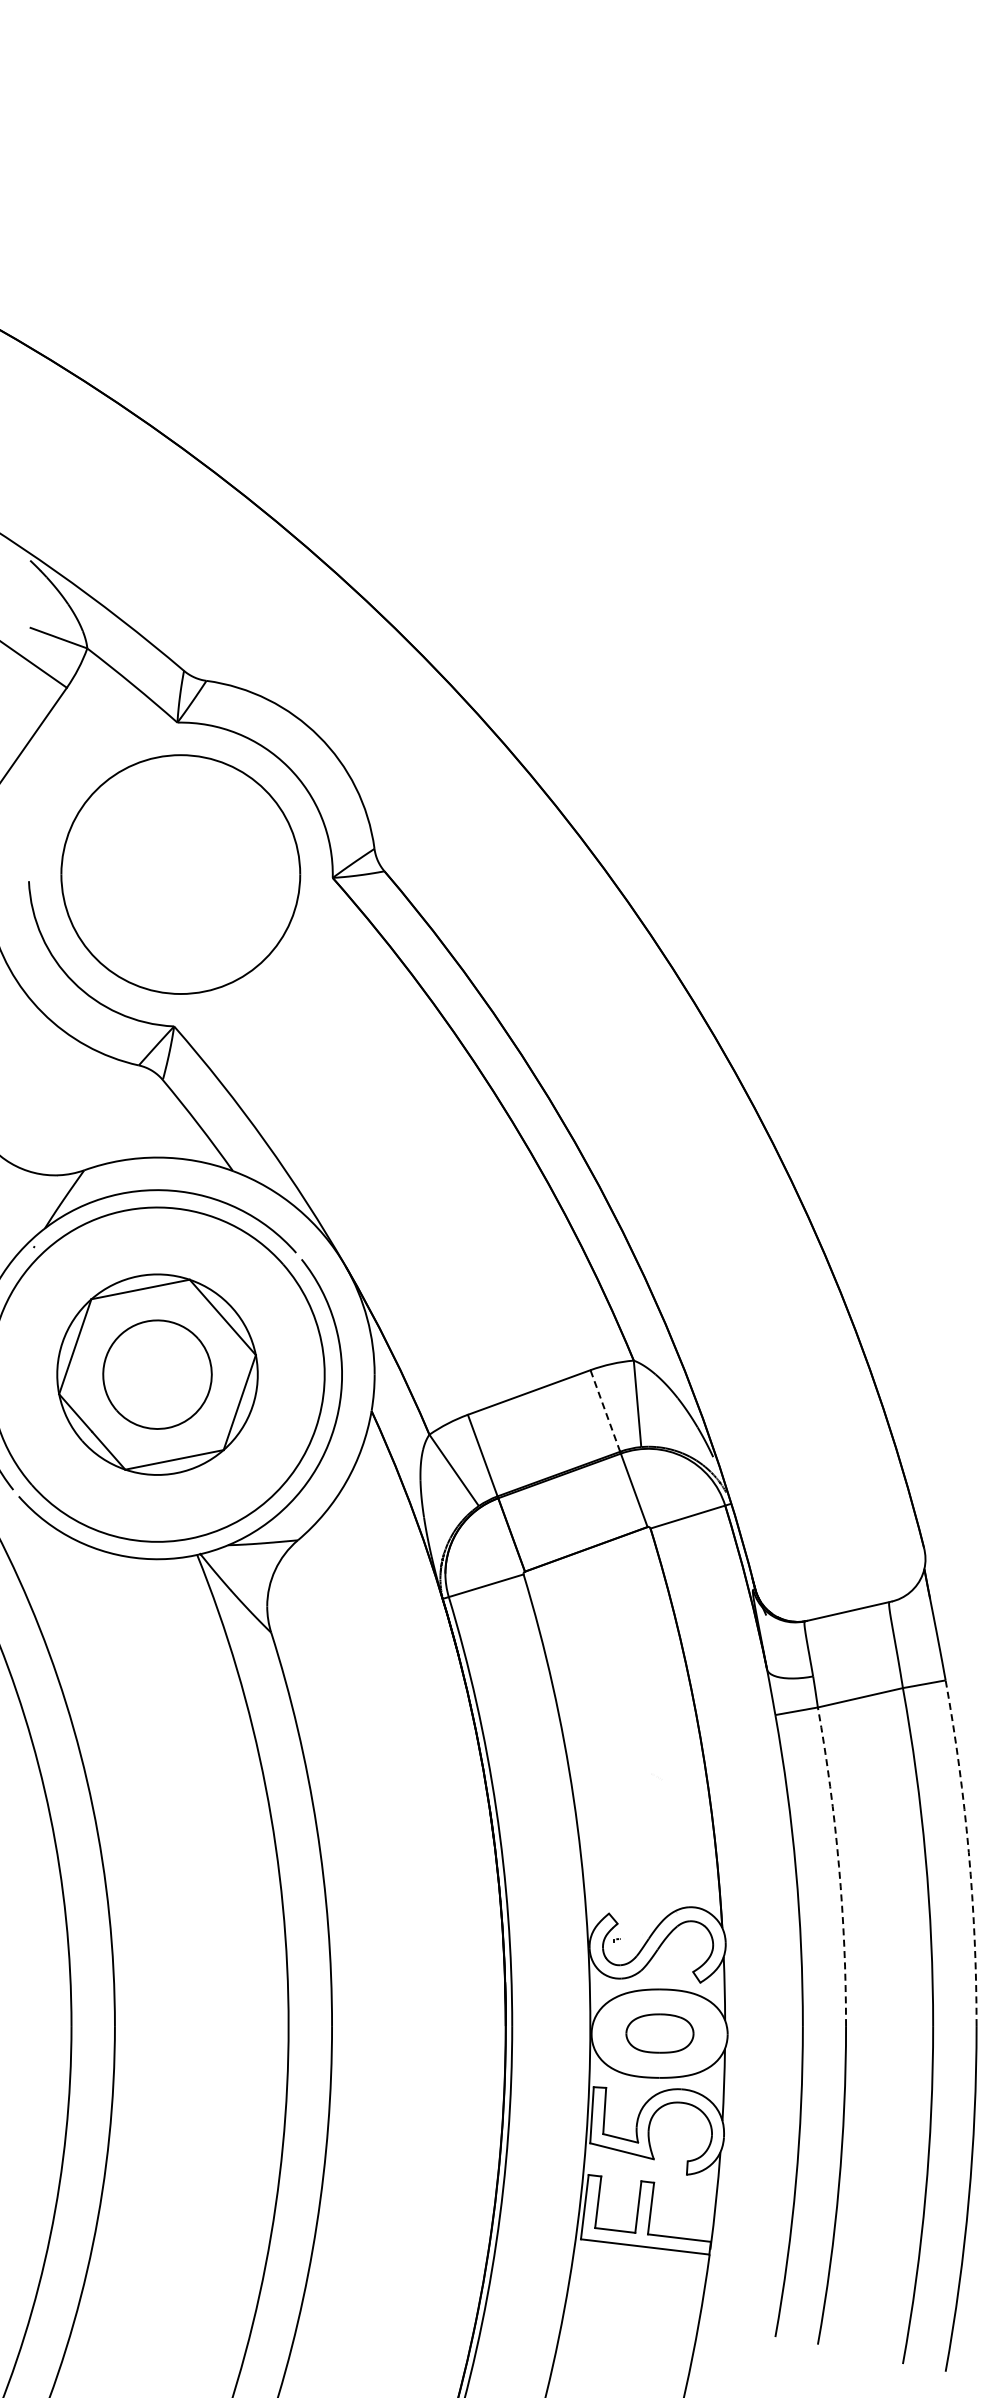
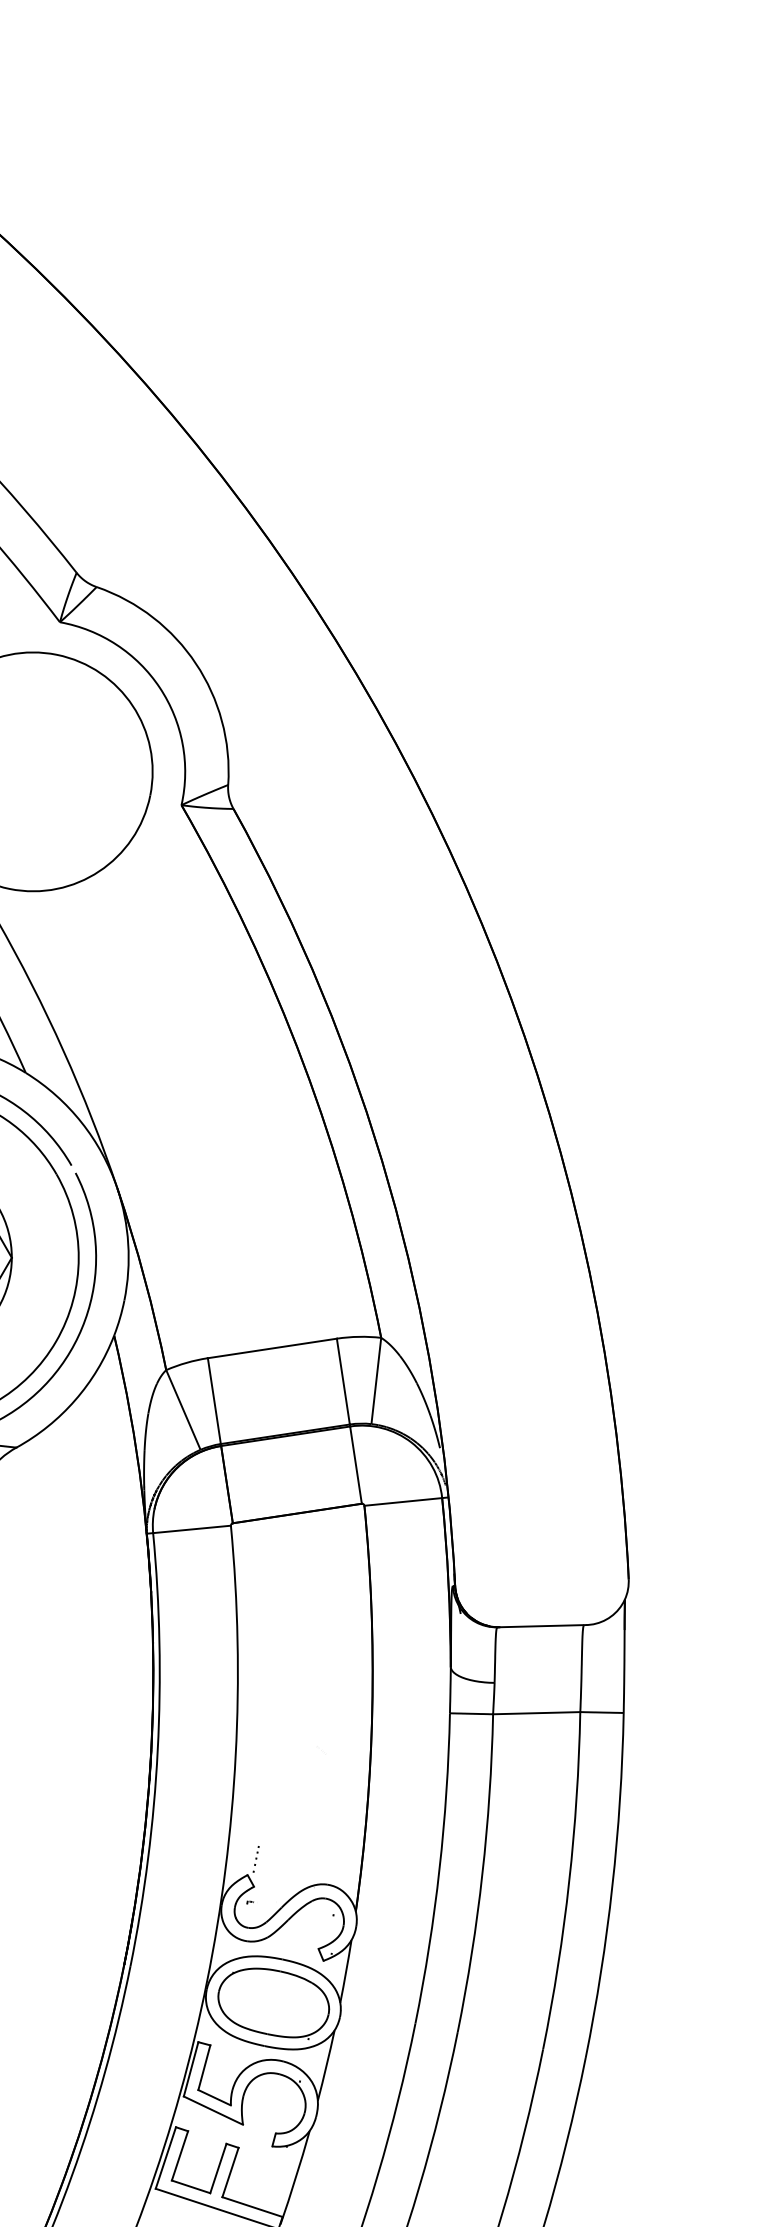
line: (605, 1410) -> (343, 1381), dashed -> solid
arc: (968, 1852) -> (612, 1886), dashed -> solid
arc: (838, 1866) -> (481, 1874), dashed -> solid
part: (659, 2033) -> (273, 2002), size x1.67

